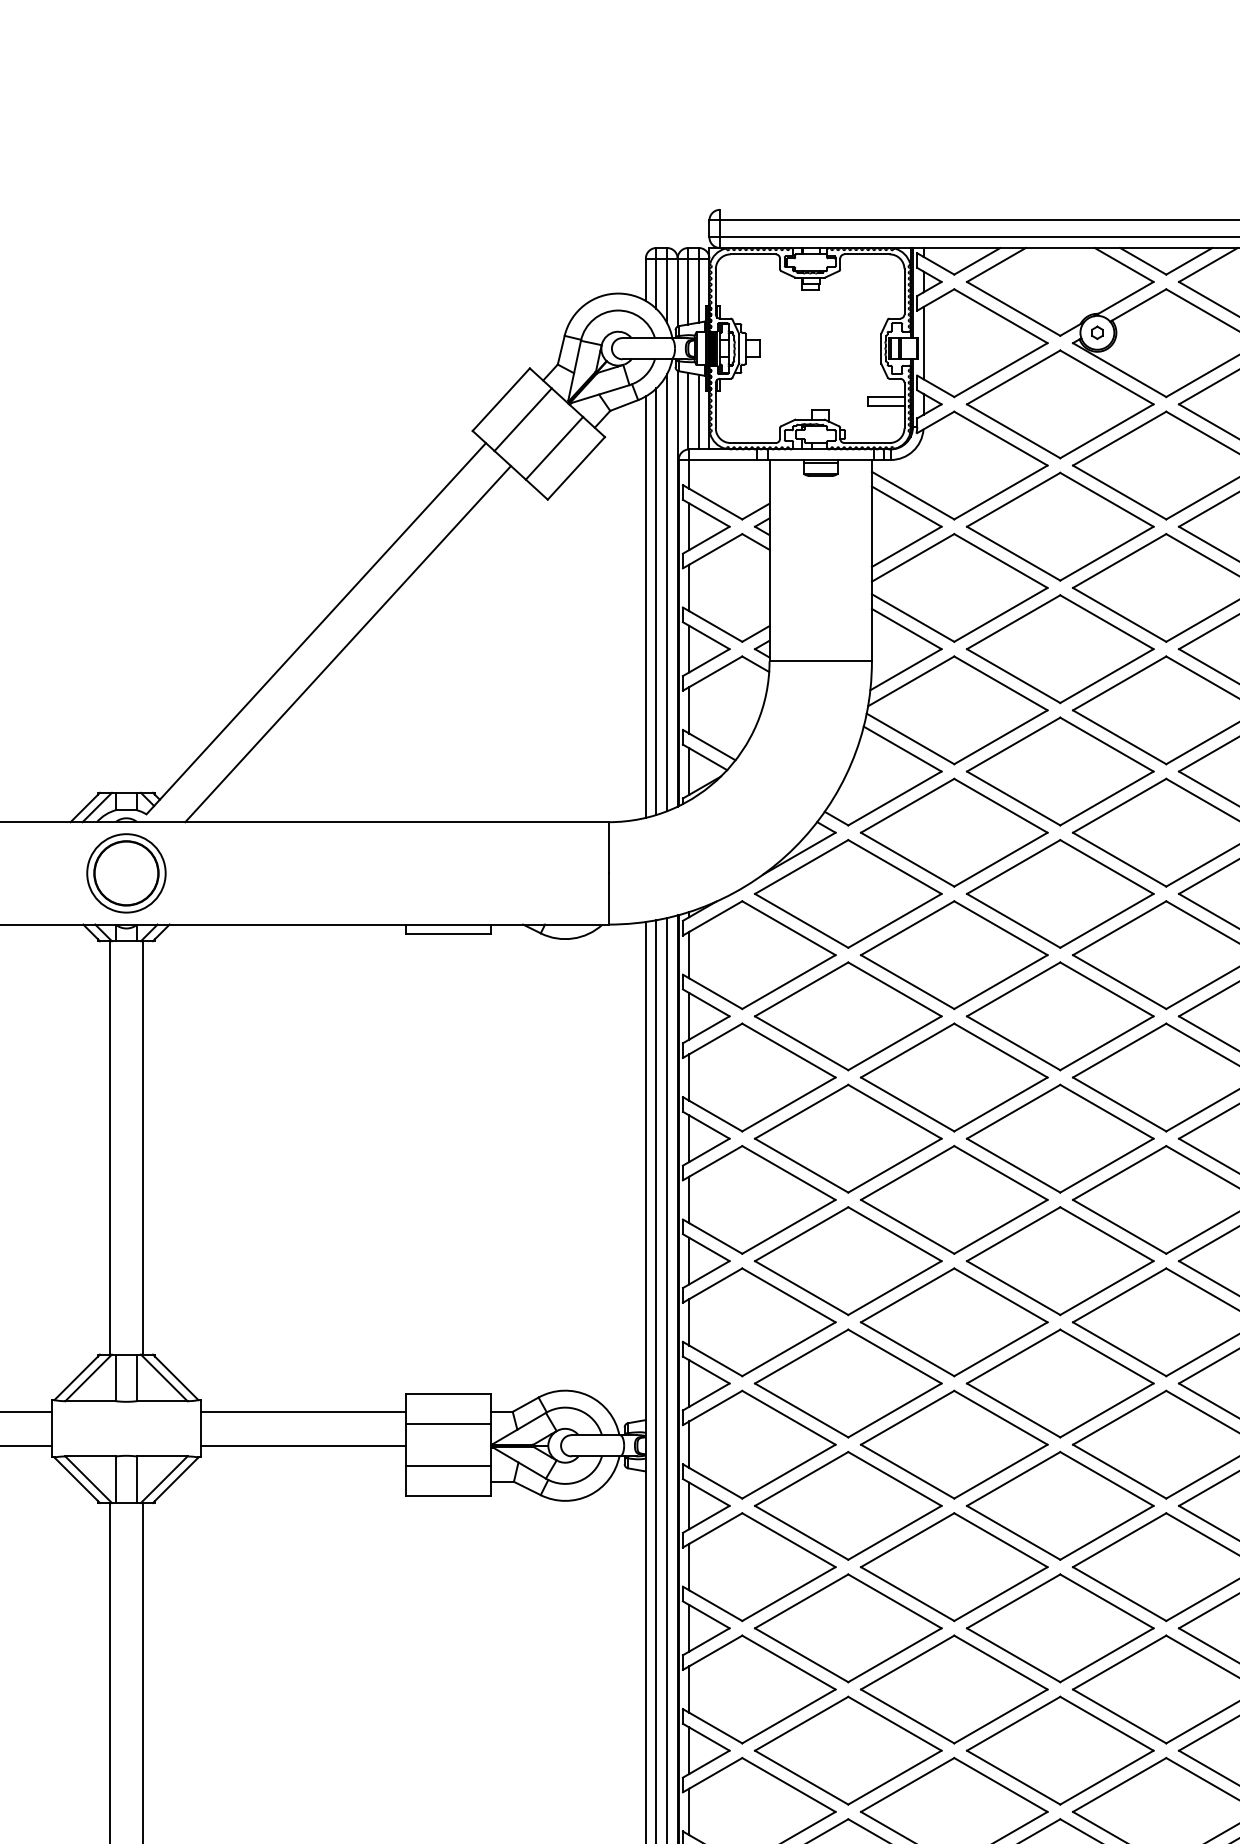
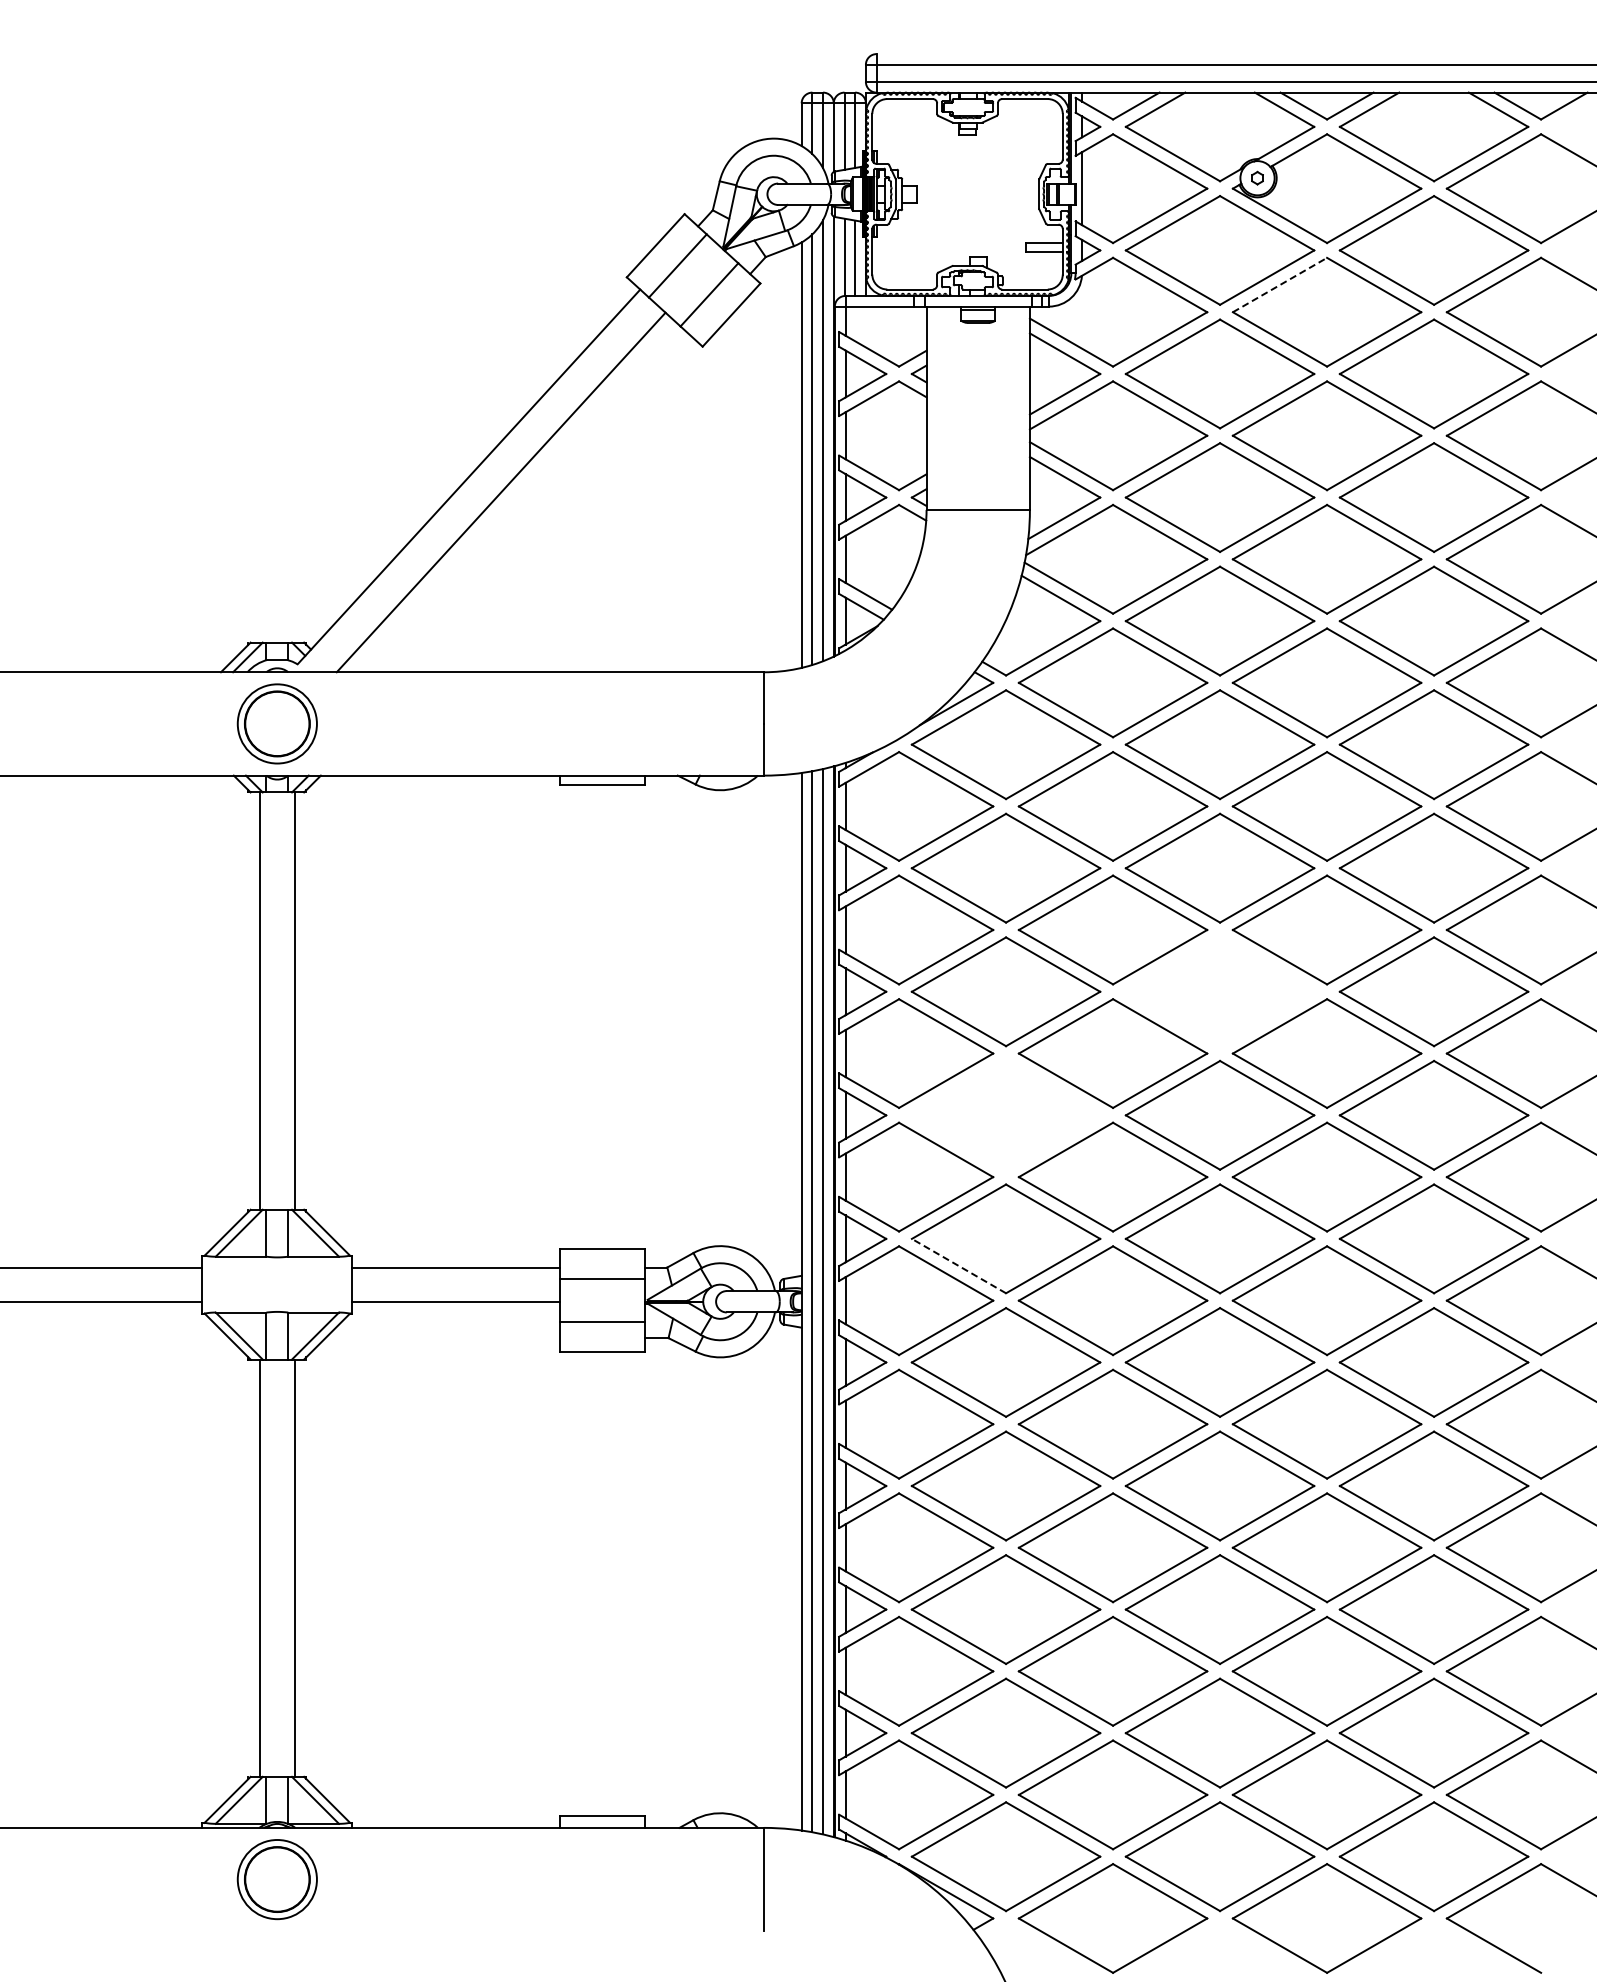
line: (1120, 438) -> (1280, 284), solid -> dashed
part: (1059, 1138) -> (1219, 991), removed
part: (847, 1260) -> (1005, 1114), removed
line: (801, 1409) -> (958, 1265), solid -> dashed

